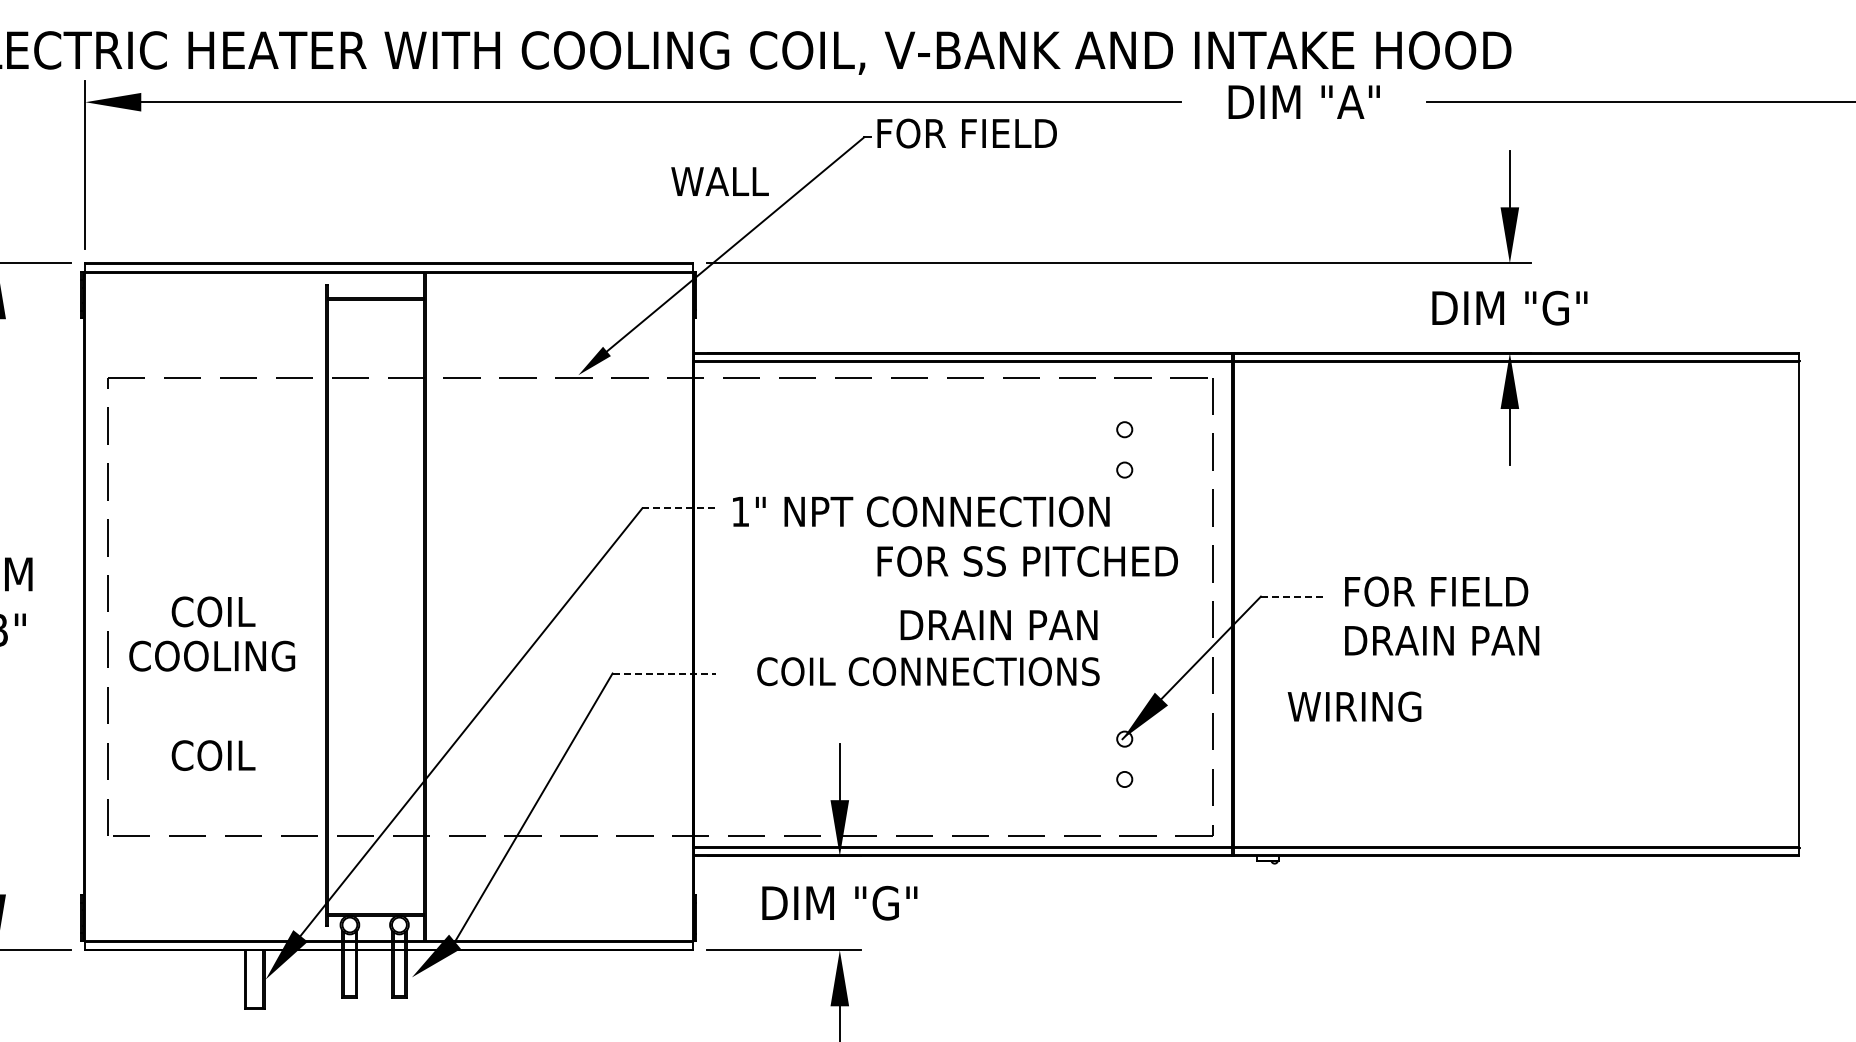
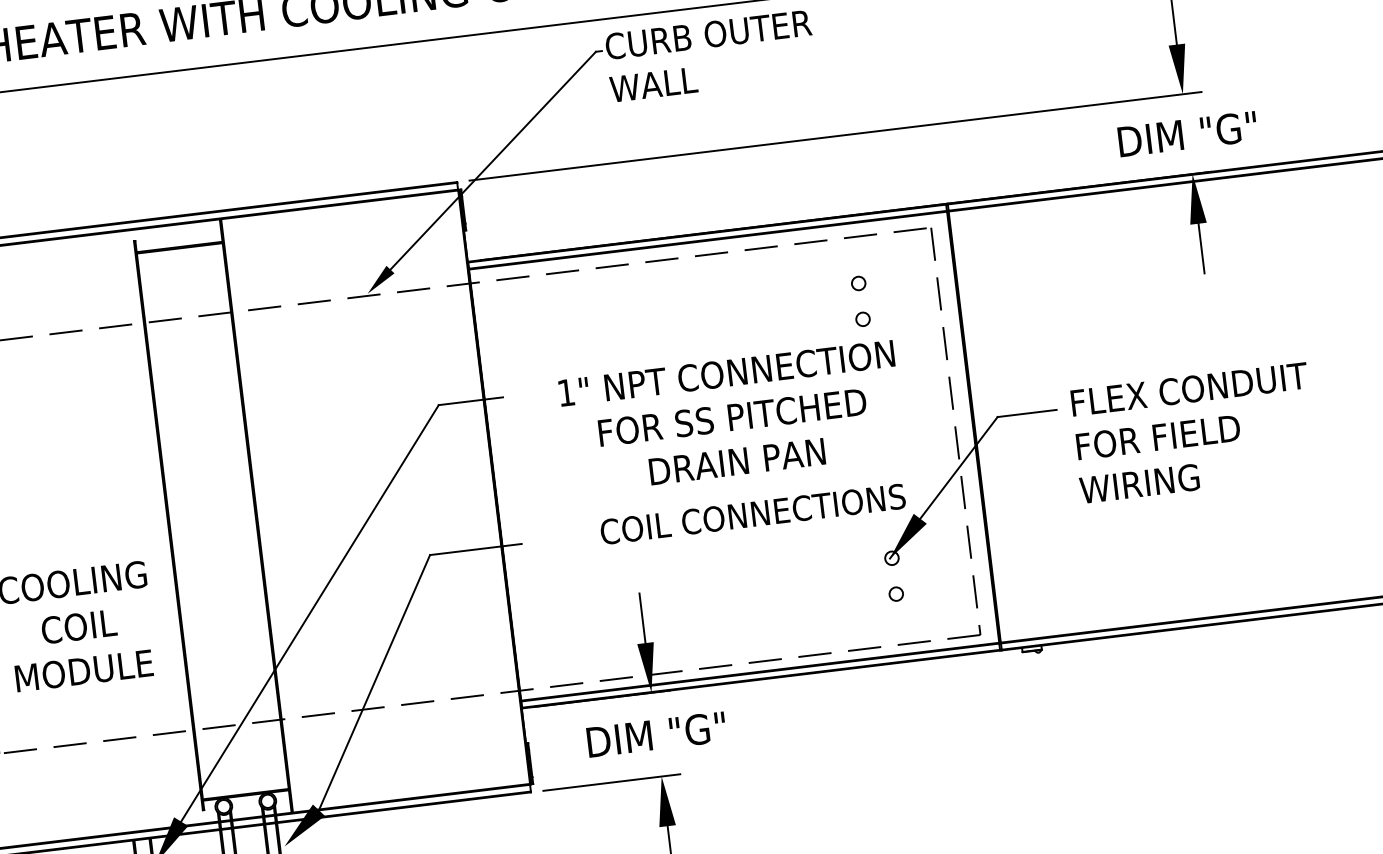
text: (991, 133) -> (708, 34), FOR FIELD -> CURB OUTER
text: (719, 181) -> (653, 84), moved
line: (679, 508) -> (471, 401), dashed -> solid
text: (921, 511) -> (726, 373), moved
text: (1027, 561) -> (732, 417), moved
text: (1487, 591) -> (1198, 388), FOR FIELD -> FLEX CONDUIT
line: (1294, 596) -> (1027, 413), dashed -> solid
text: (213, 611) -> (79, 626), moved
text: (998, 624) -> (736, 461), moved
text: (1443, 640) -> (1164, 436), DRAIN PAN -> FOR FIELD
text: (928, 671) -> (753, 514), moved
line: (664, 673) -> (476, 549), dashed -> solid
text: (1354, 706) -> (1139, 483), moved
text: (213, 755) -> (84, 670), COIL -> MODULE

